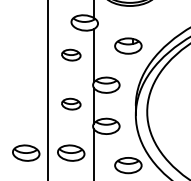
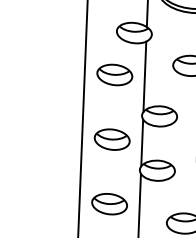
part: (71, 54) -> (115, 73), size x1.43
part: (71, 103) -> (112, 138), size x1.43
part: (26, 152) -> (50, 200), removed

